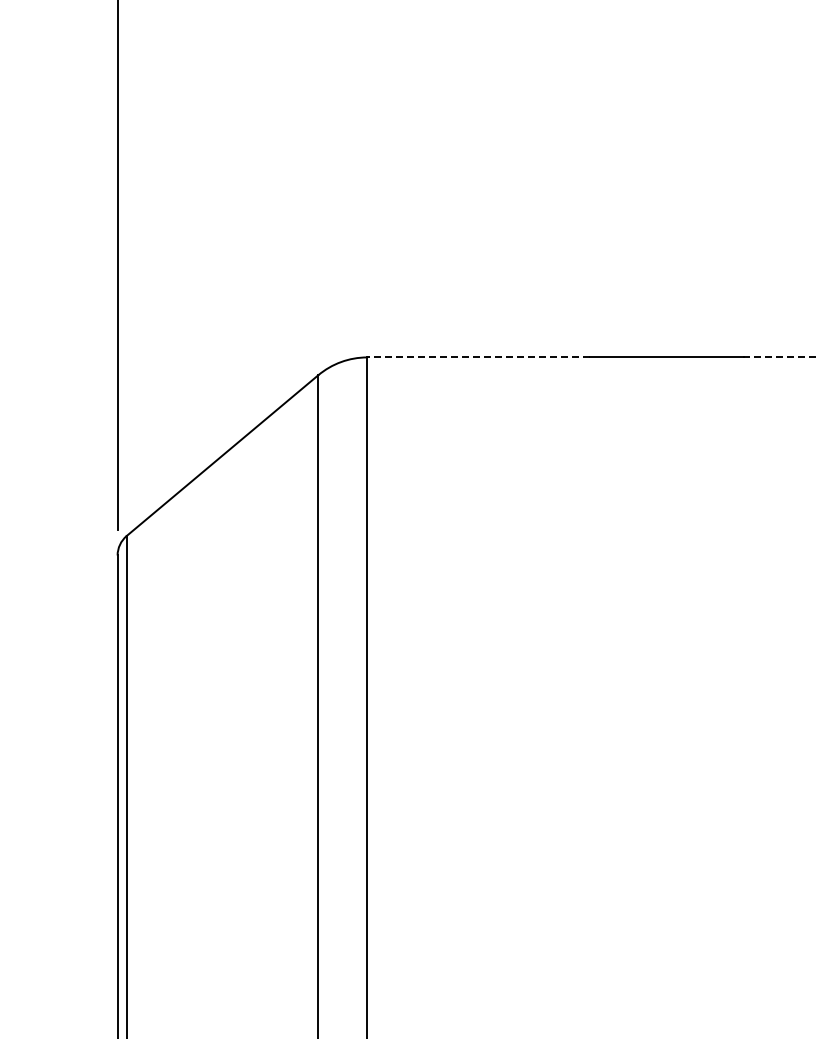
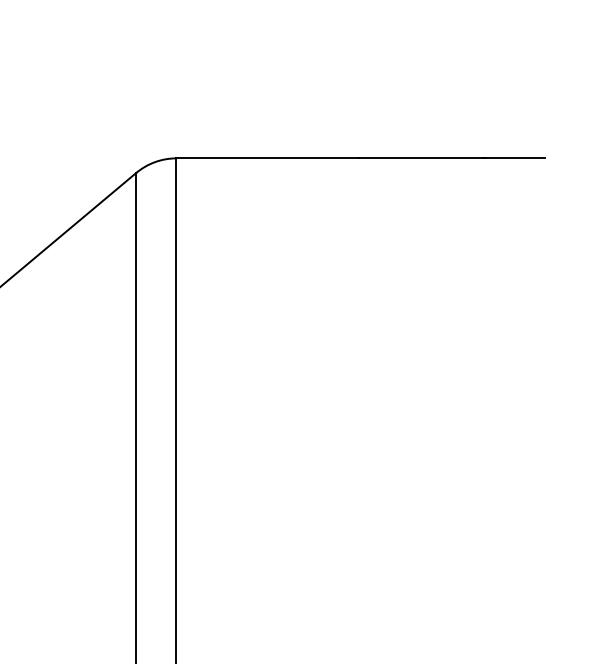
line: (478, 357) -> (267, 158), dashed -> solid
line: (778, 357) -> (514, 158), dashed -> solid

